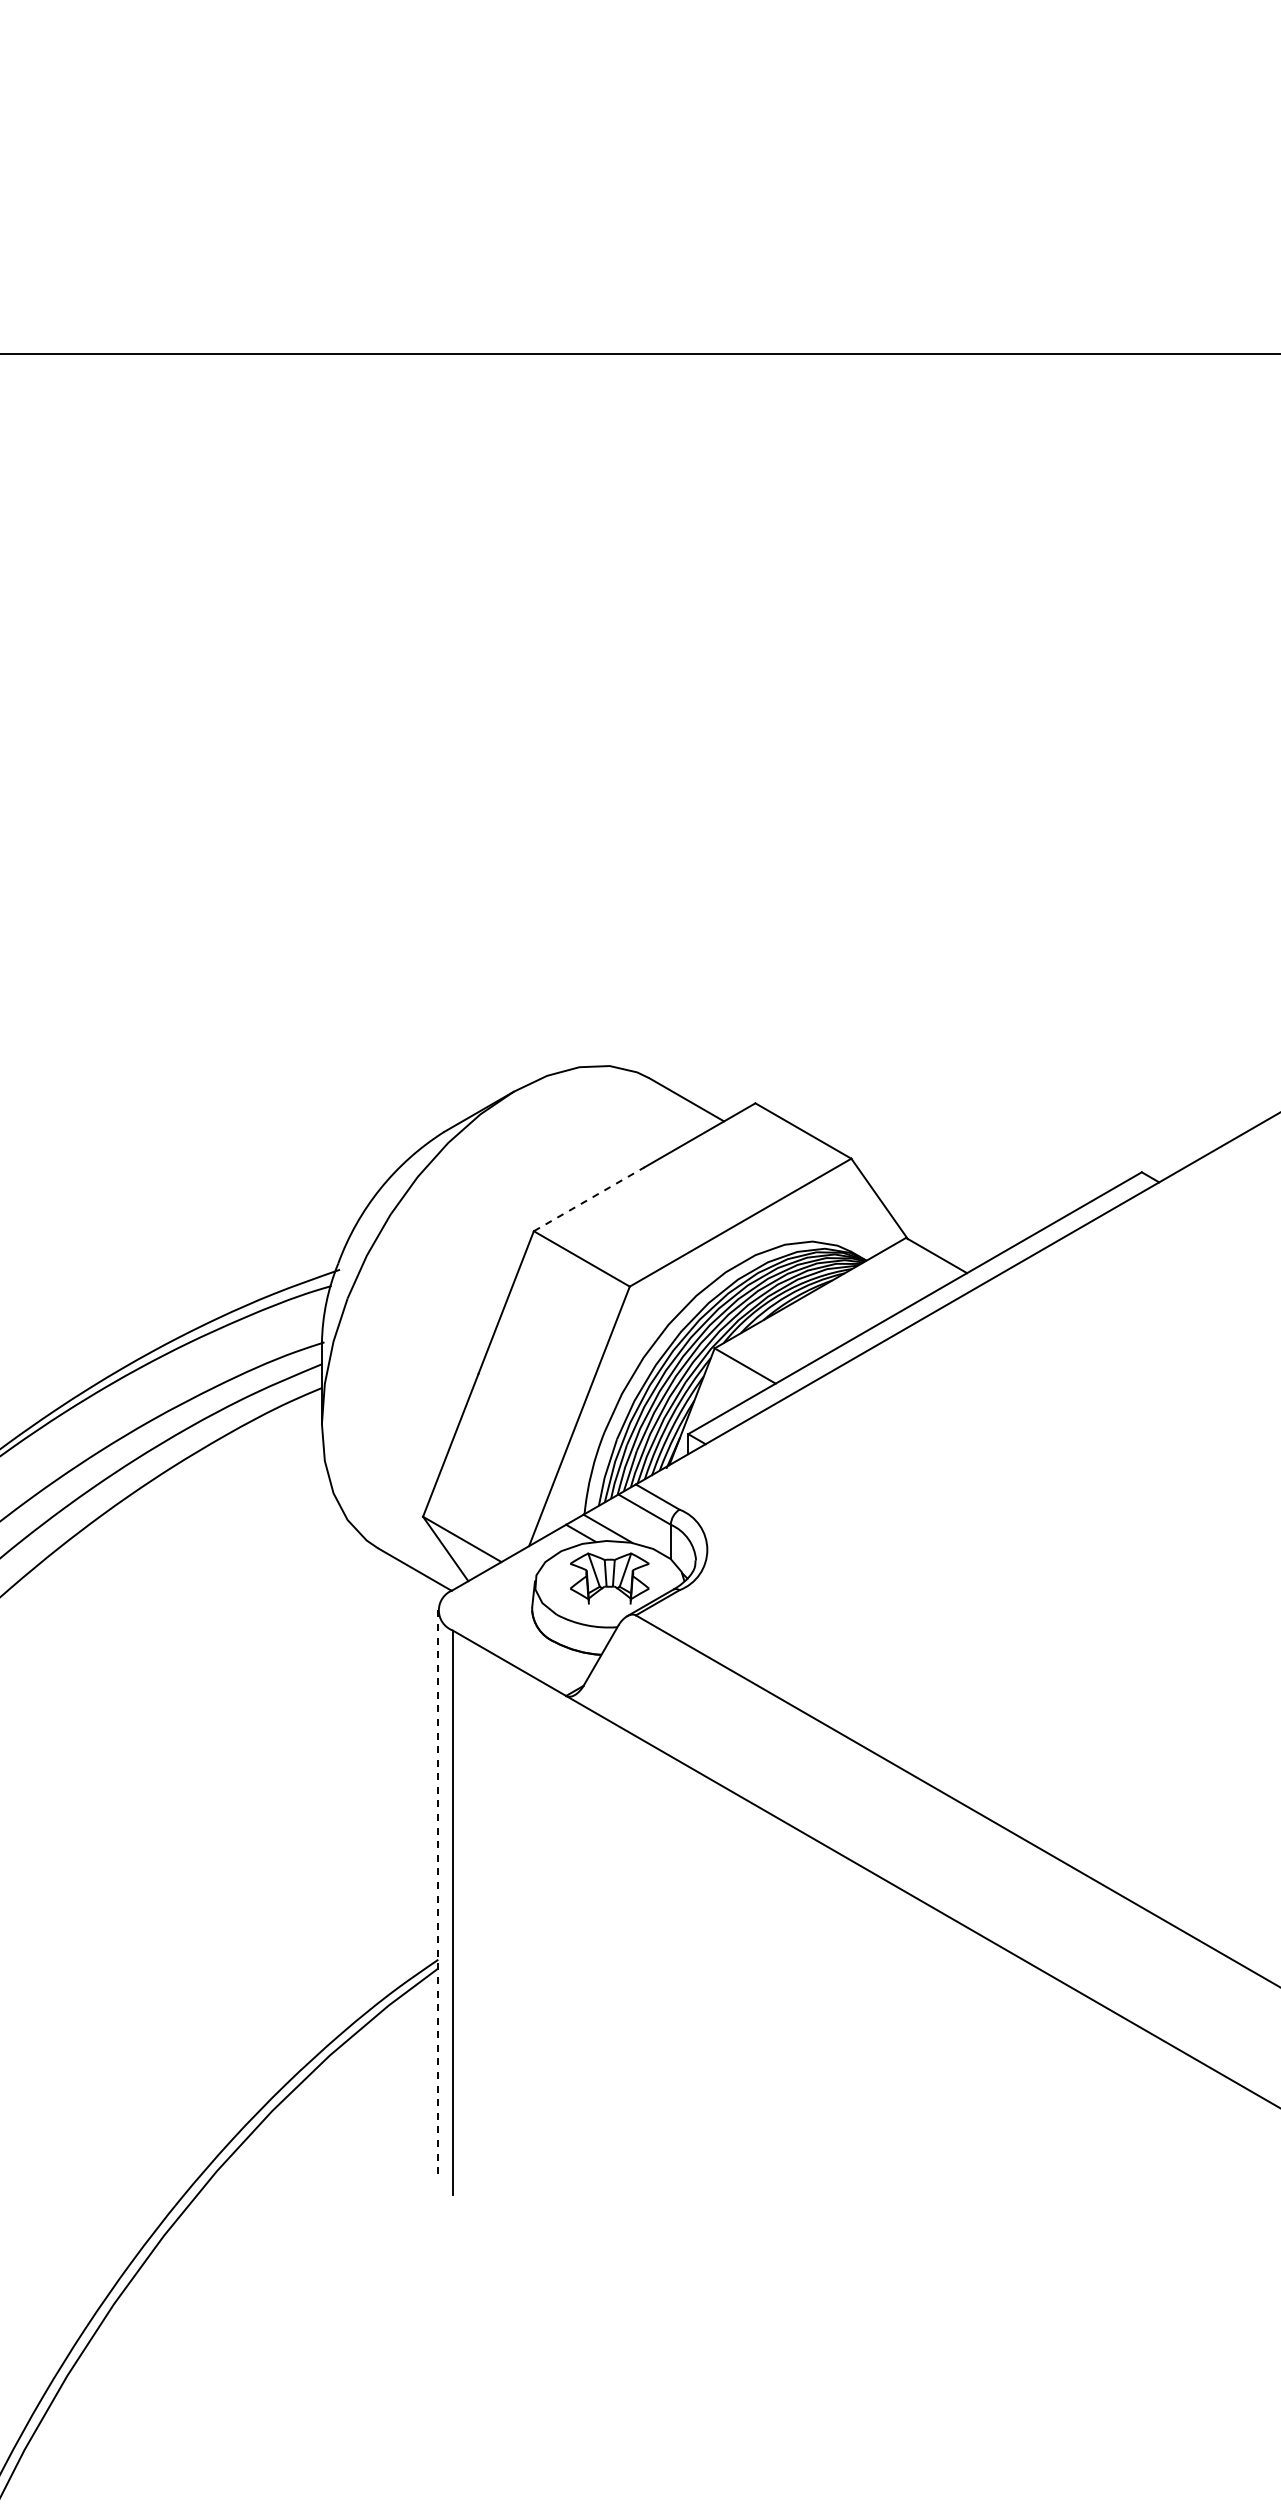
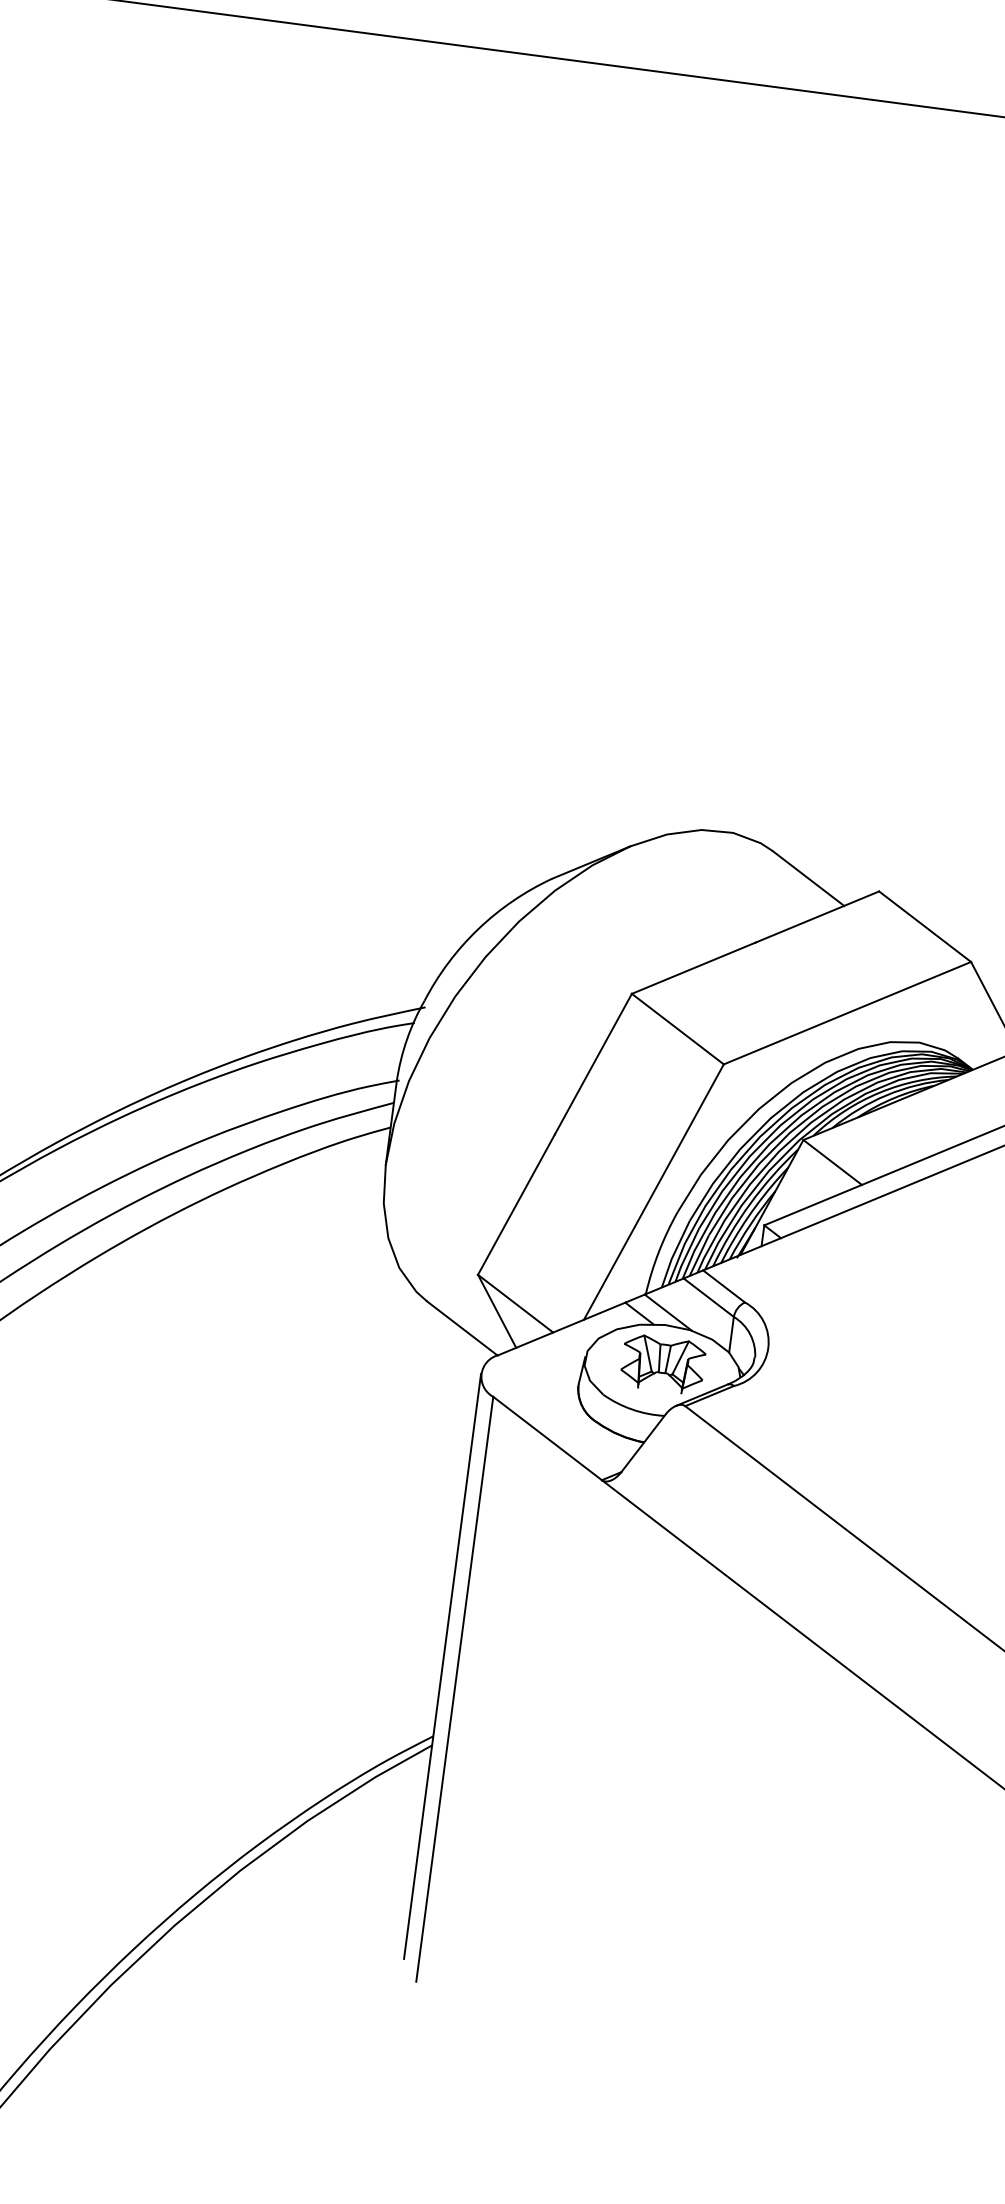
line: (589, 1199) -> (693, 968), dashed -> solid
line: (438, 1892) -> (442, 1666), dashed -> solid

